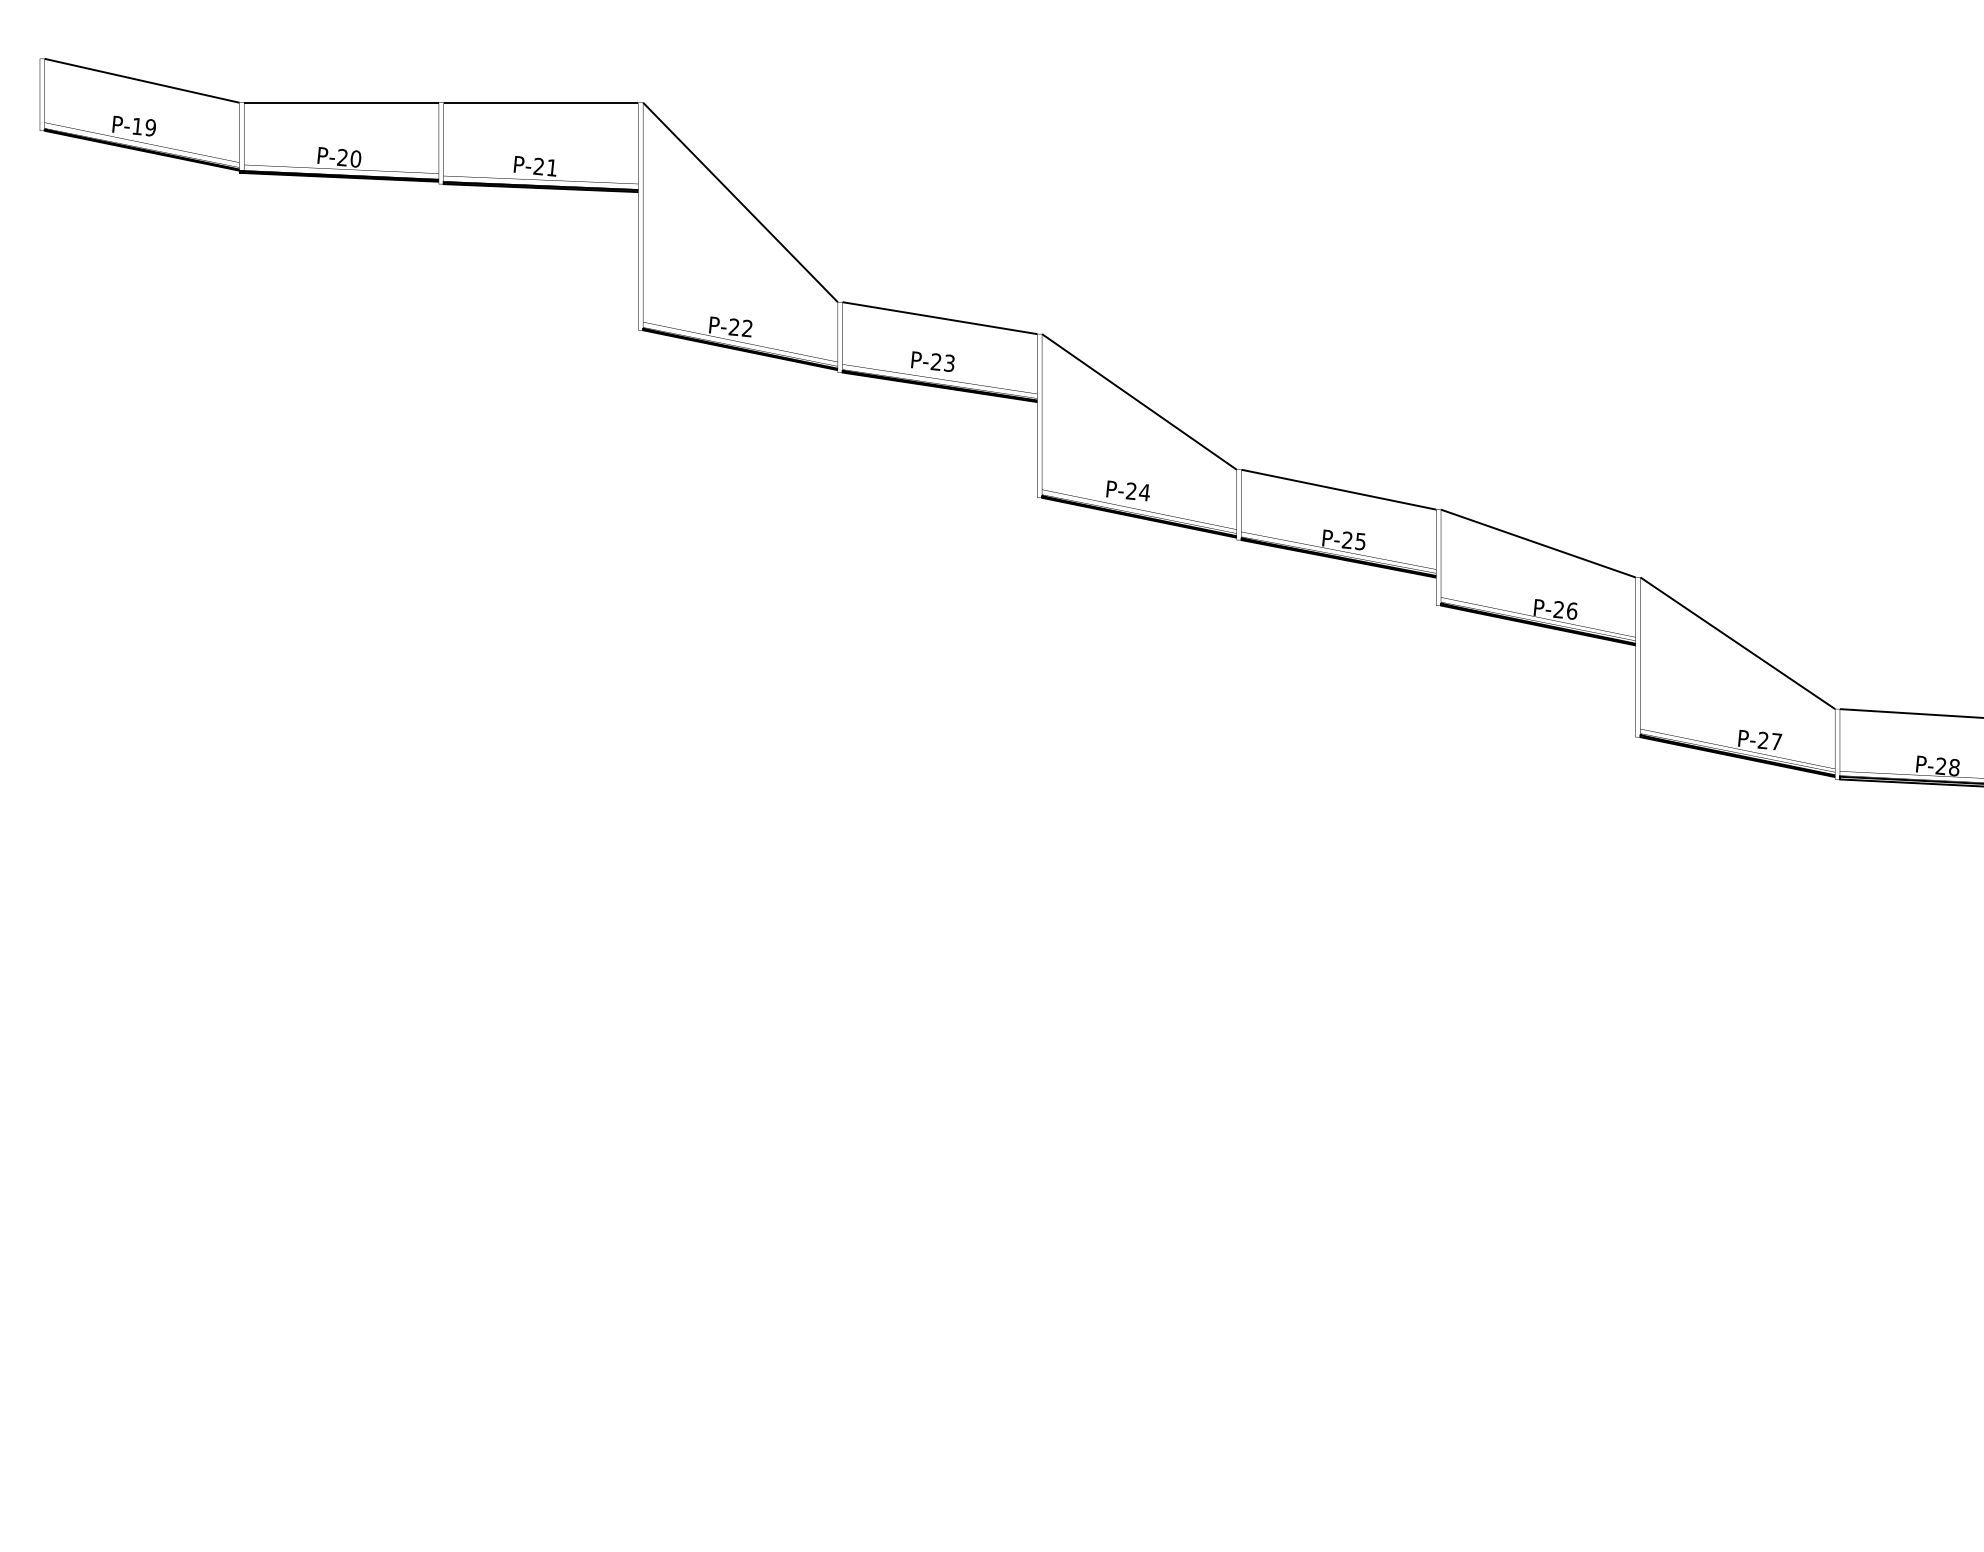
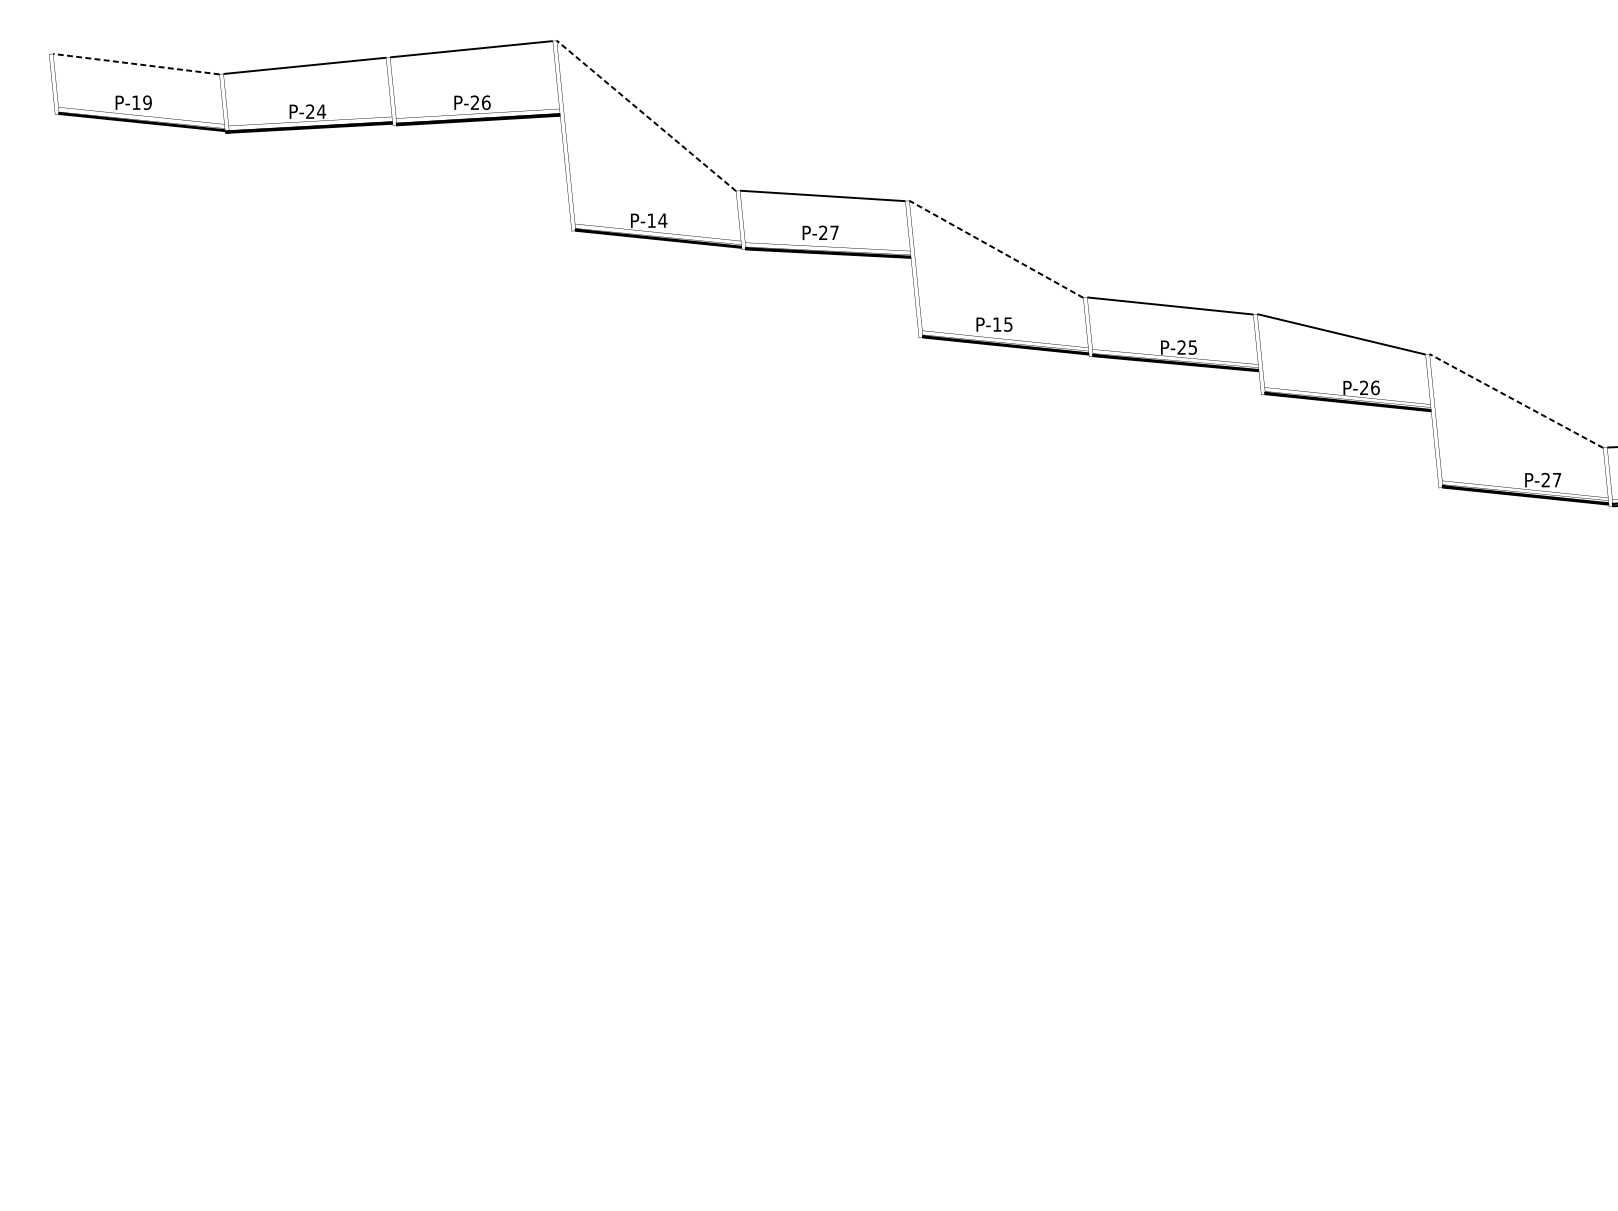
line: (142, 80) -> (136, 63), solid -> dashed
text: (355, 158) -> (321, 111), P-20 -> P-24
text: (552, 167) -> (486, 102), P-21 -> P-26
line: (740, 202) -> (646, 115), solid -> dashed
text: (740, 327) -> (656, 220), P-22 -> P-14
text: (949, 362) -> (834, 232), P-23 -> P-27
line: (1139, 401) -> (996, 248), solid -> dashed
text: (1137, 491) -> (1002, 324), P-24 -> P-15
line: (1737, 643) -> (1516, 401), solid -> dashed

